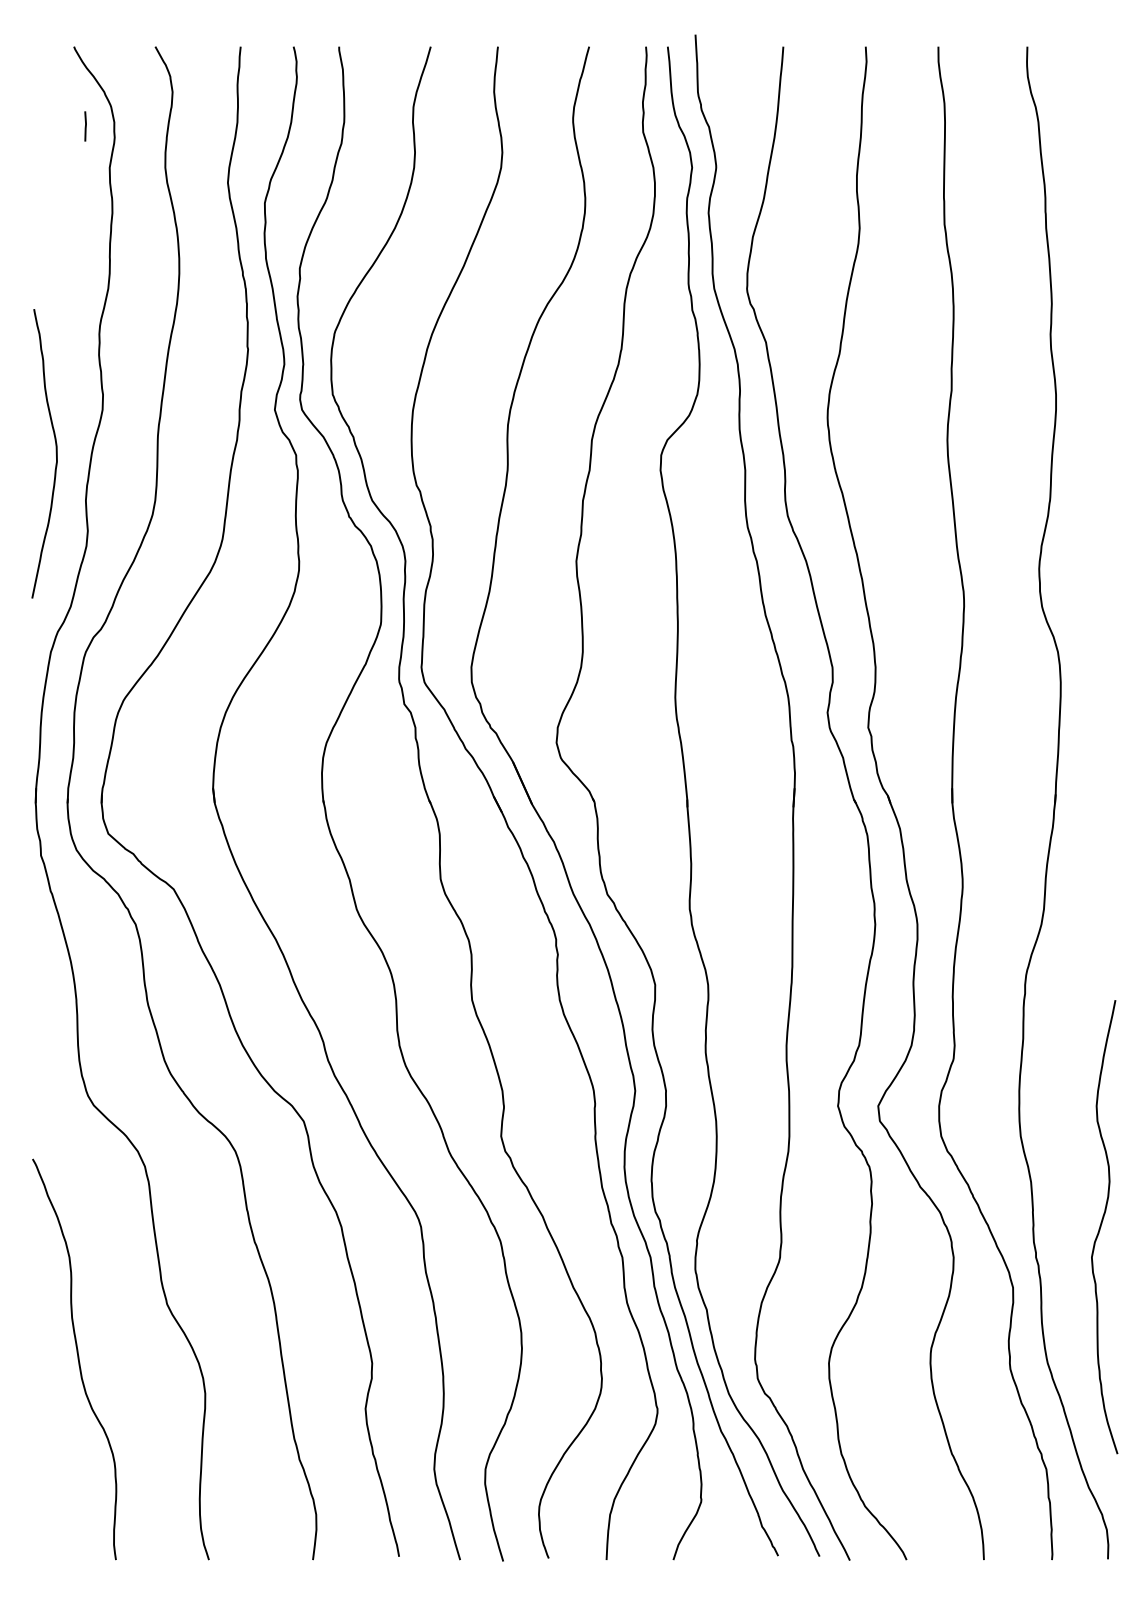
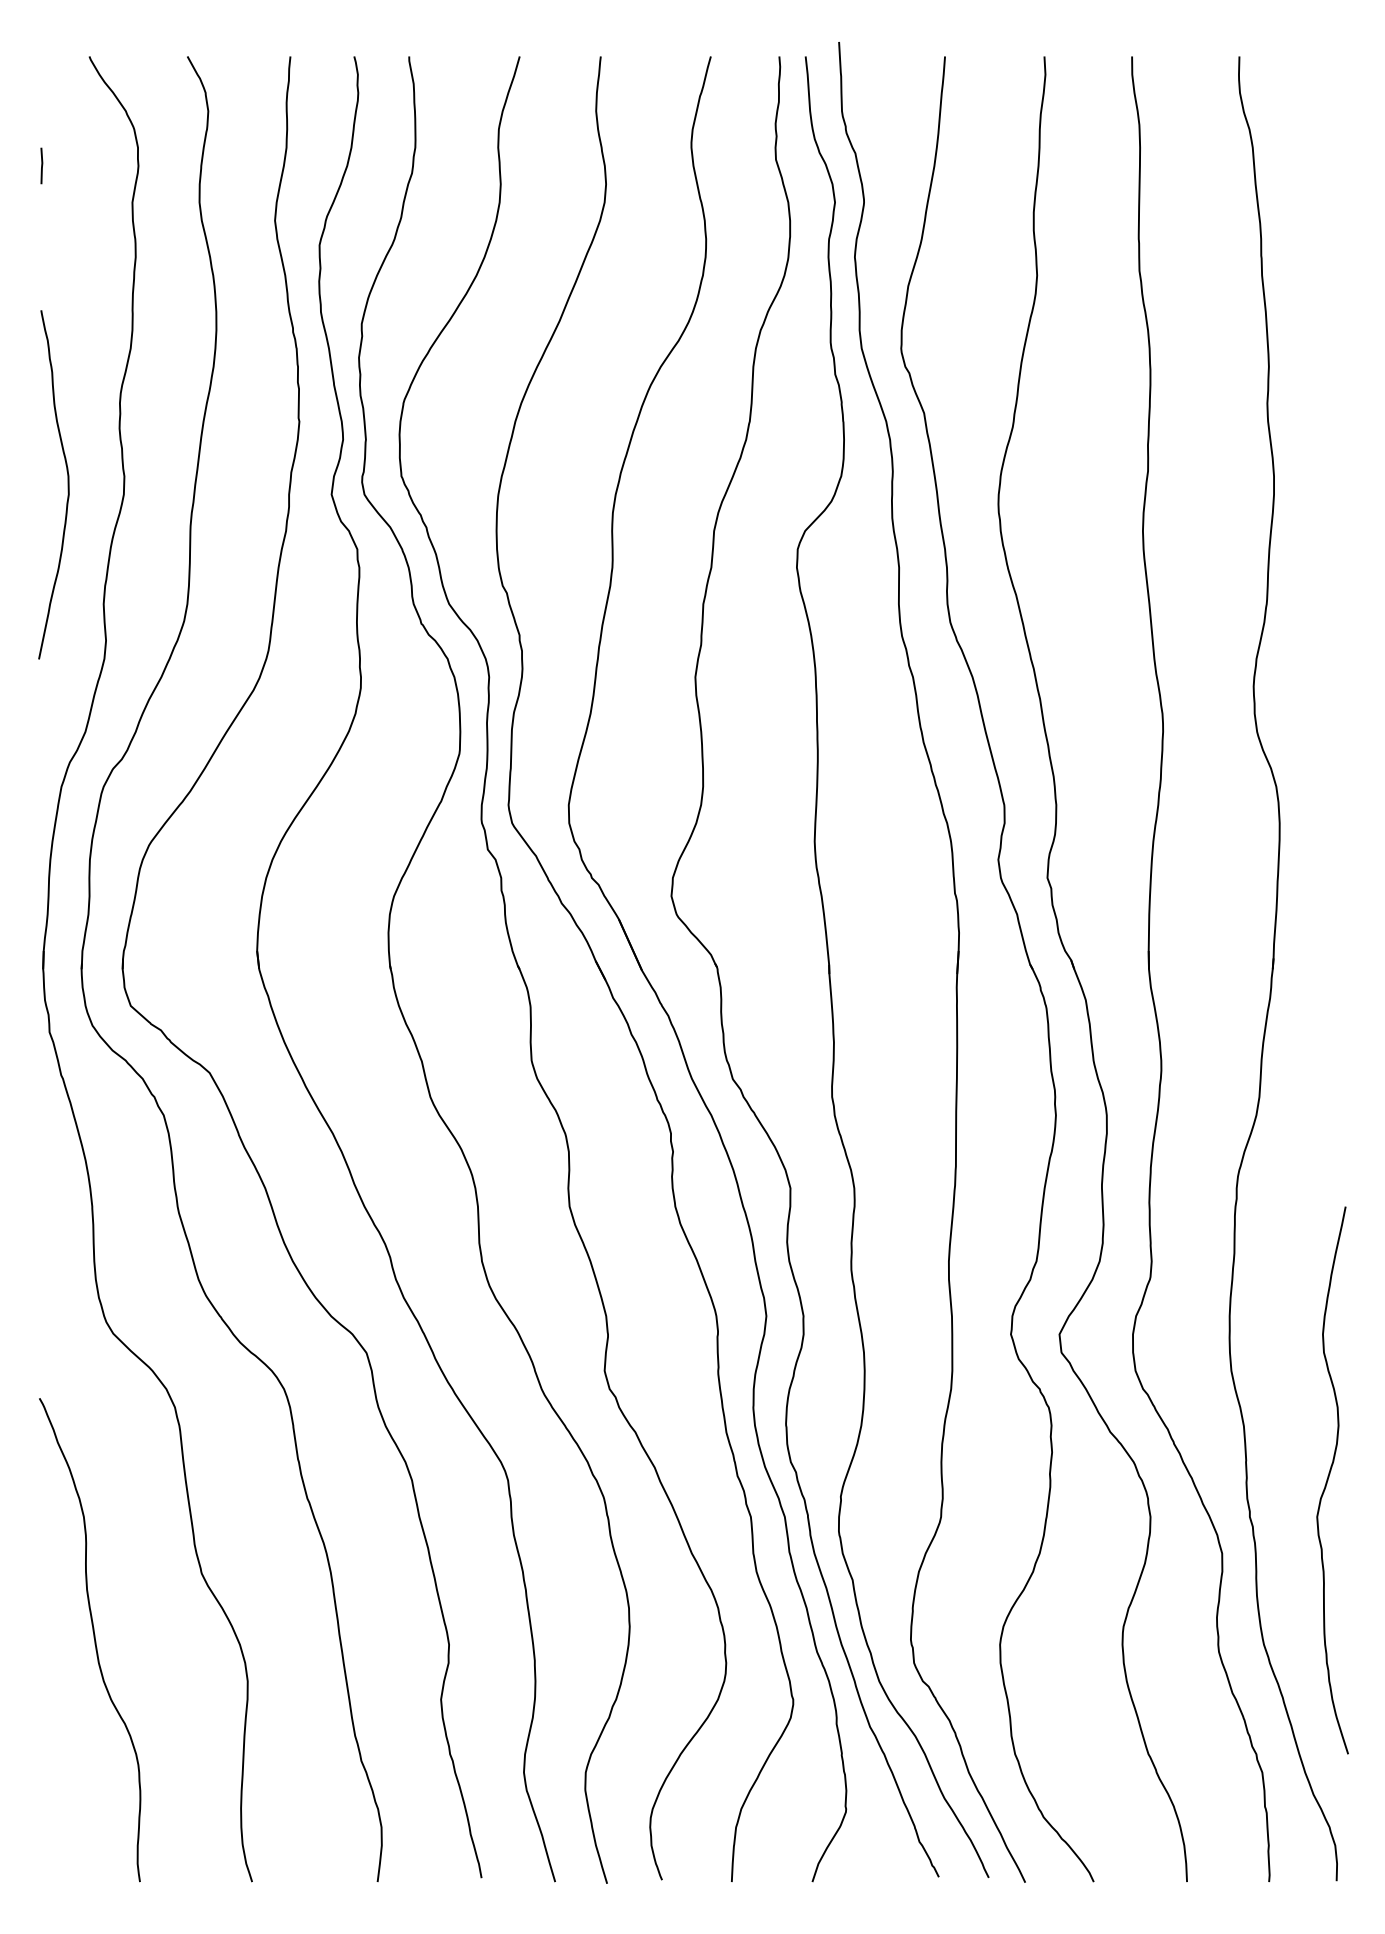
line: (85, 126) -> (41, 166), moved
curve: (55, 453) -> (67, 484), moved

